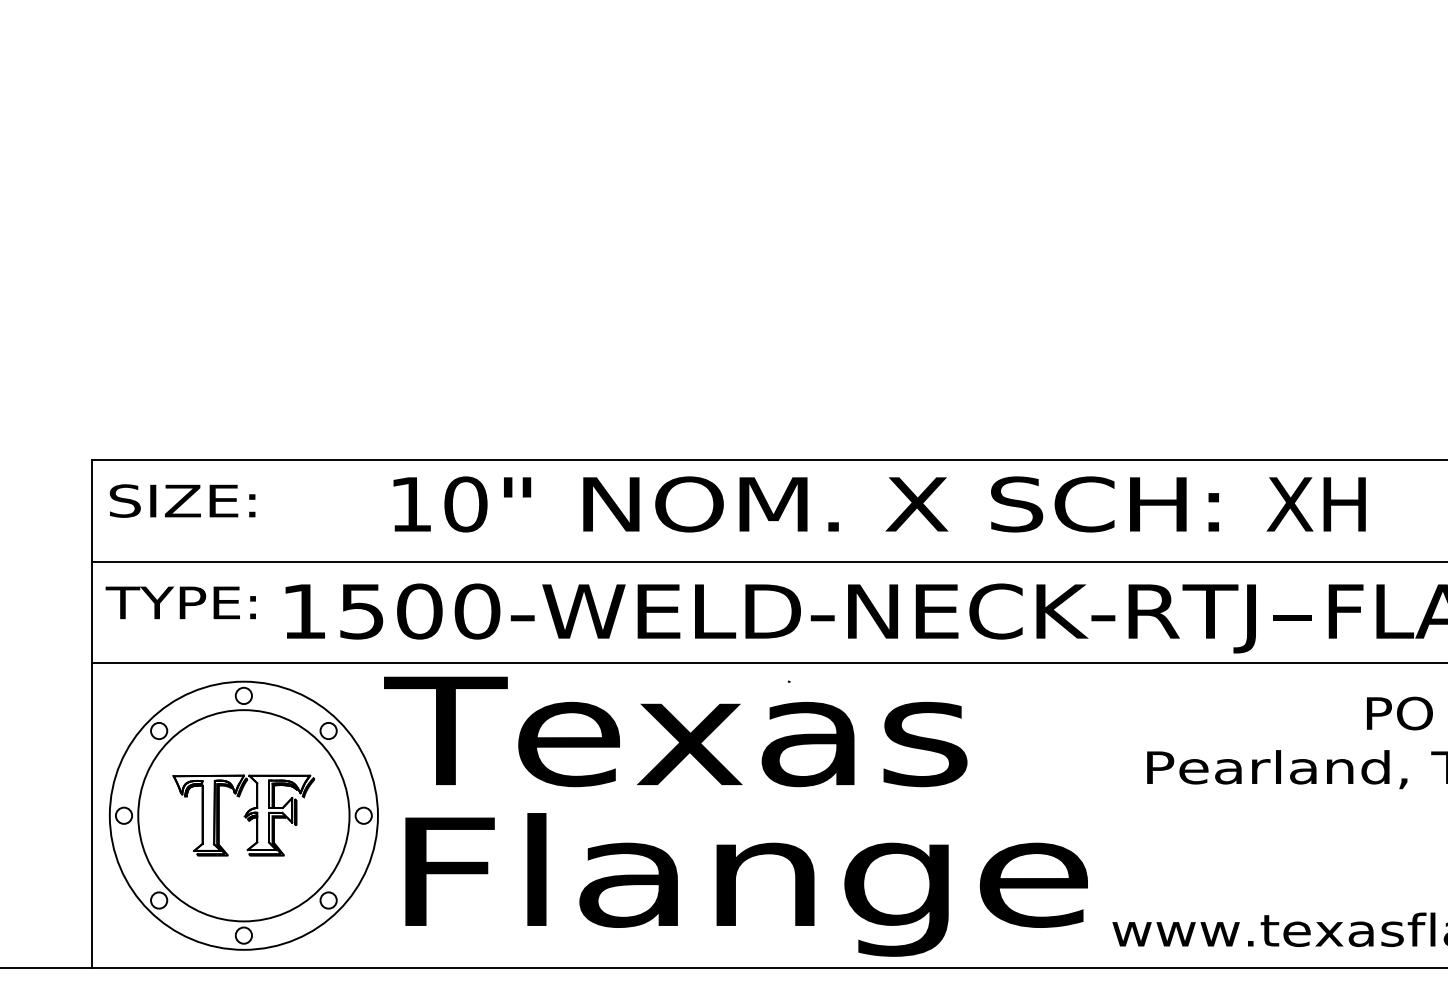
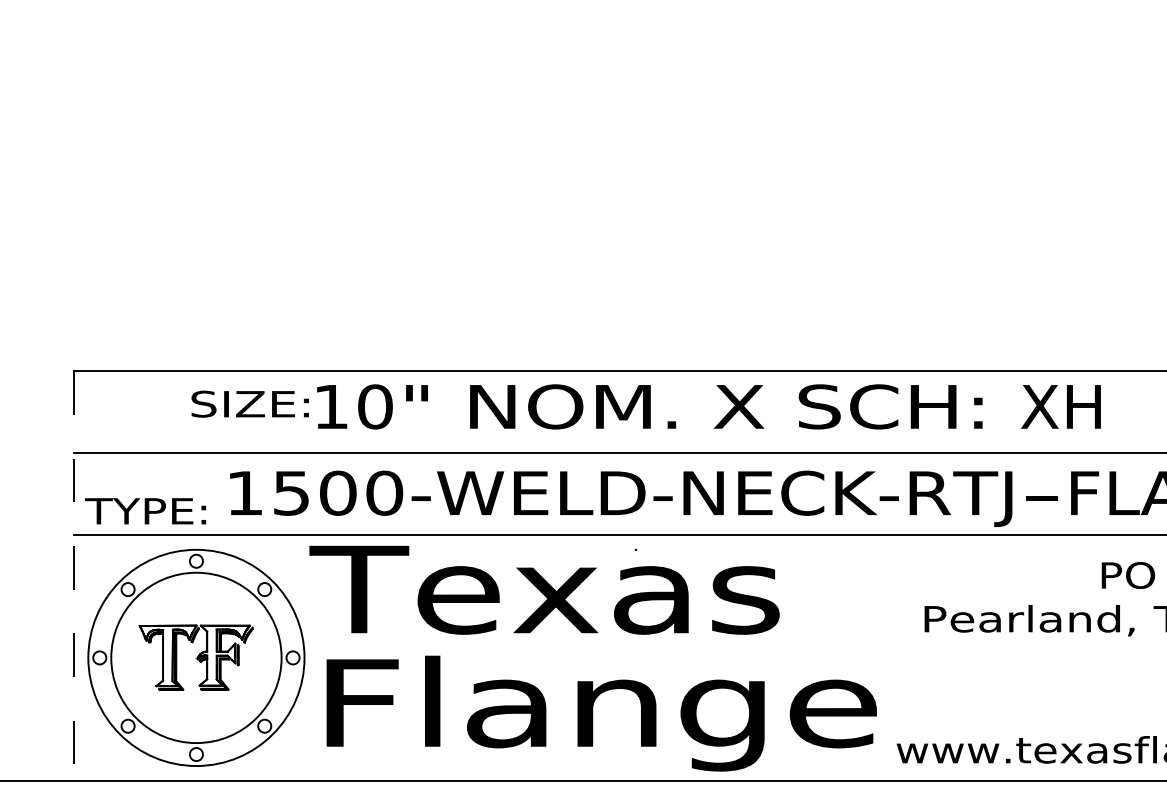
text: (182, 500) -> (250, 403), moved
text: (180, 602) -> (145, 510), moved
line: (92, 714) -> (74, 576), solid -> dashed

